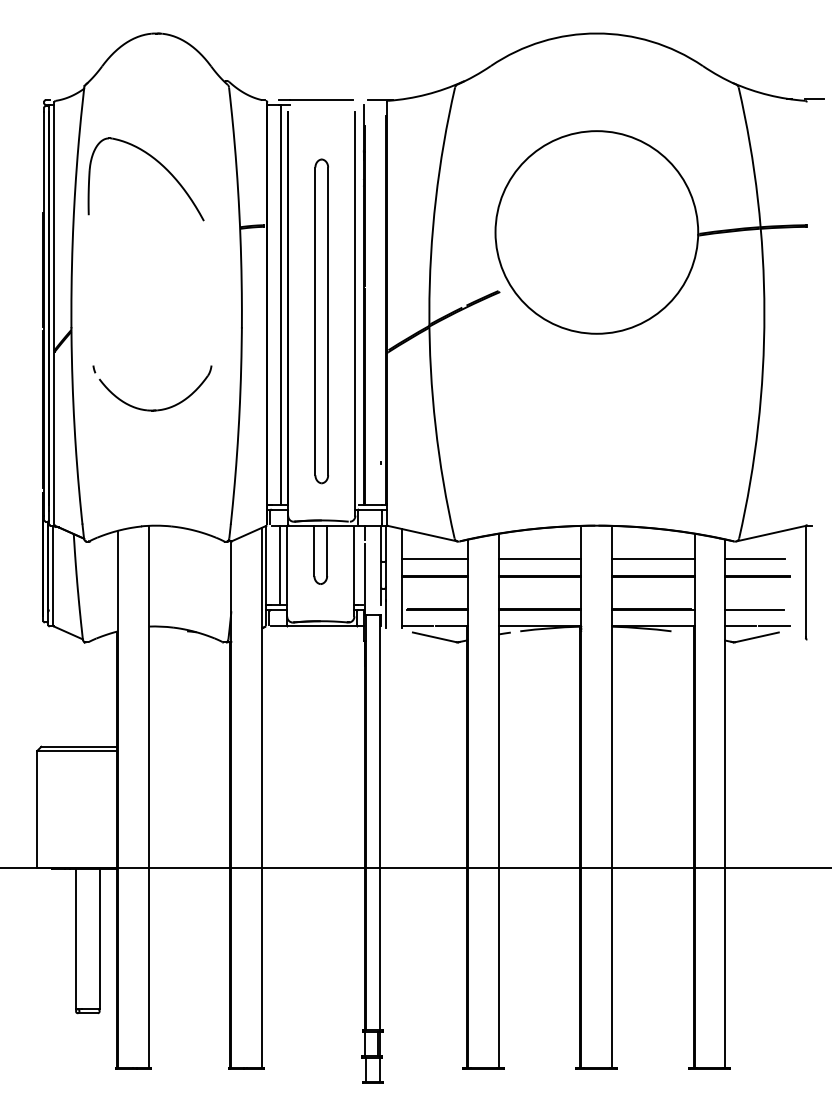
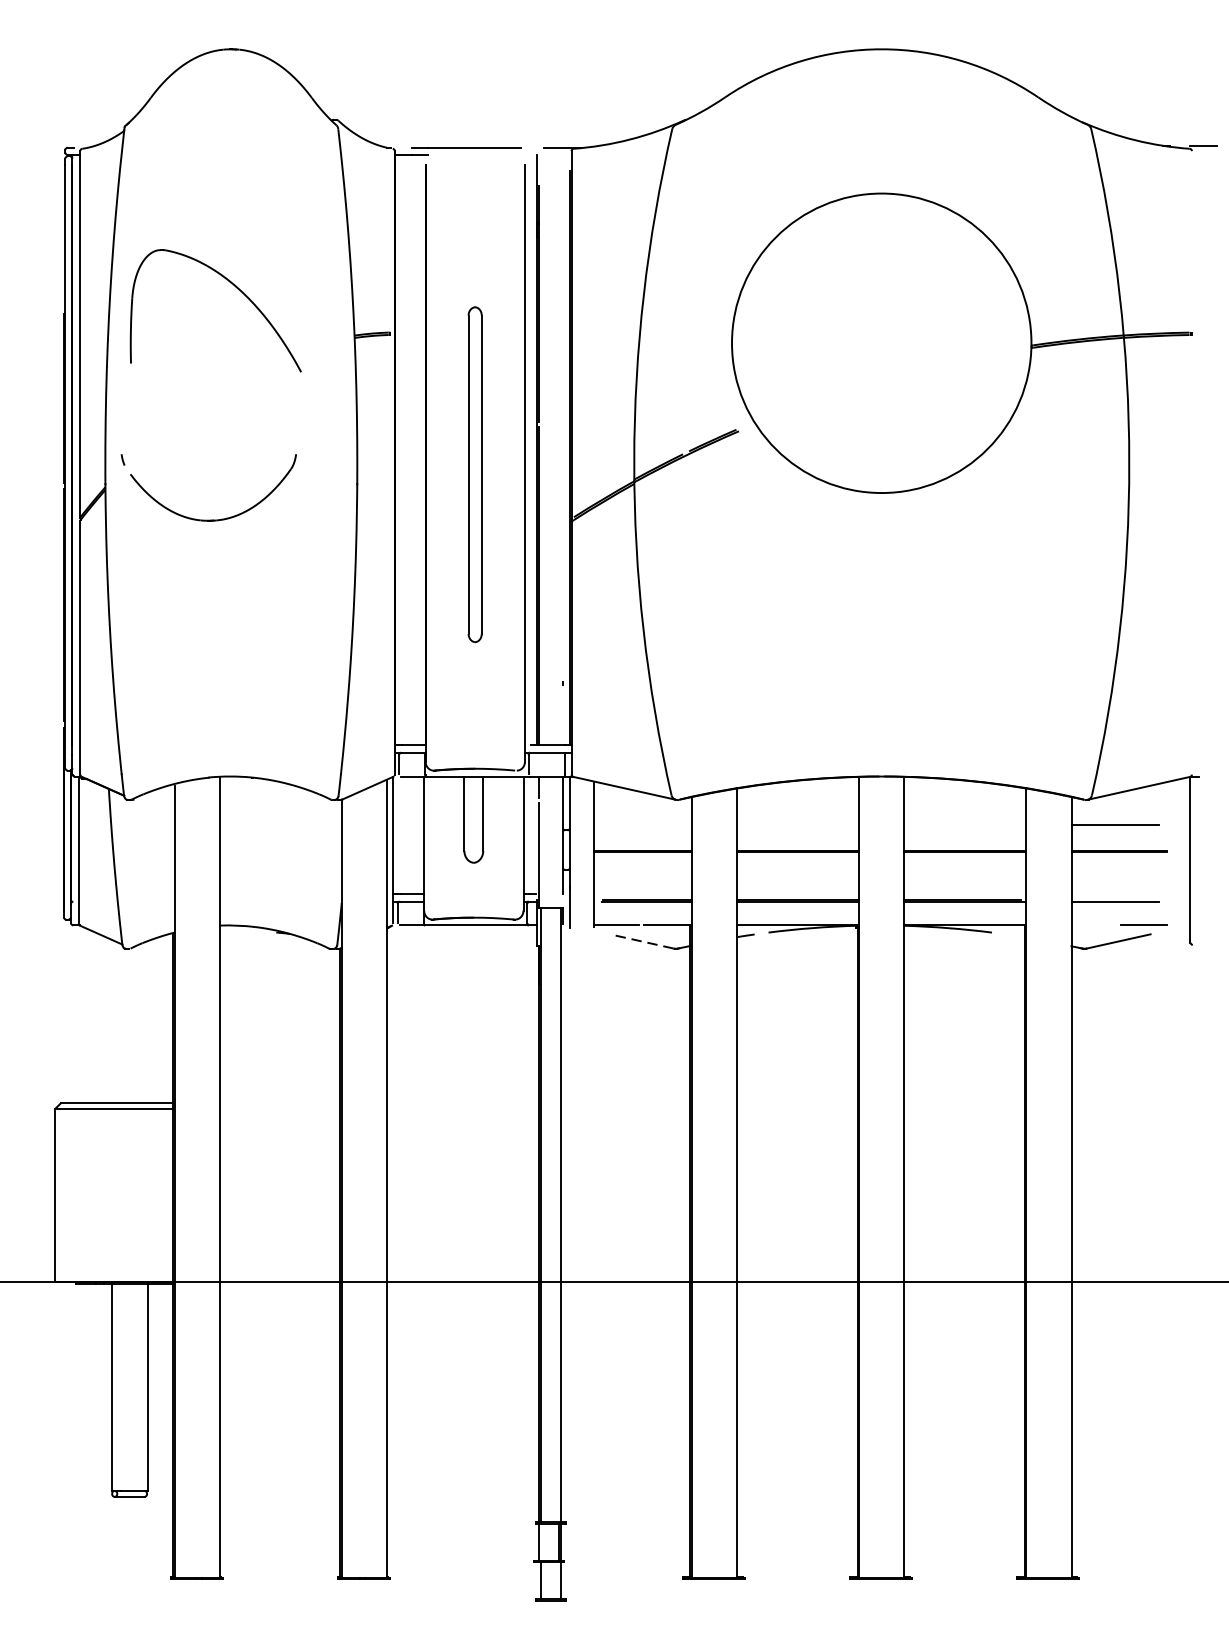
part: (159, 164) -> (235, 288), moved
line: (281, 304) -> (415, 449), removed
part: (321, 321) -> (474, 474), size x0.7
part: (152, 409) -> (208, 519), moved
line: (435, 558) -> (643, 825), removed
line: (540, 558) -> (798, 825), removed
line: (653, 558) -> (965, 825), removed
line: (280, 565) -> (414, 835), removed
line: (740, 626) -> (1093, 925), removed
line: (434, 637) -> (641, 941), solid -> dashed

